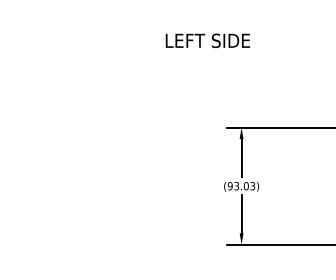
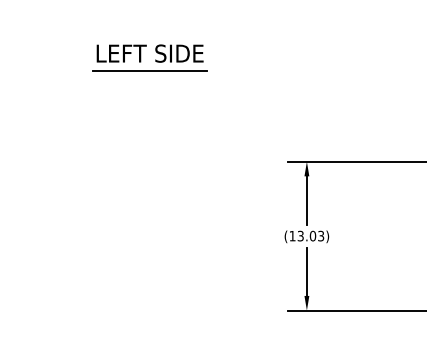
text: (207, 40) -> (149, 53), moved
line: (117, 56) -> (149, 71), added
text: (230, 185) -> (292, 235), (93.03) -> (13.03)

